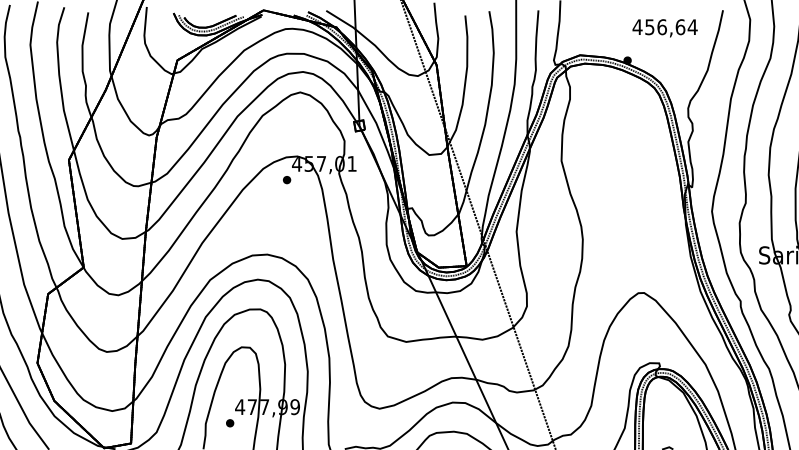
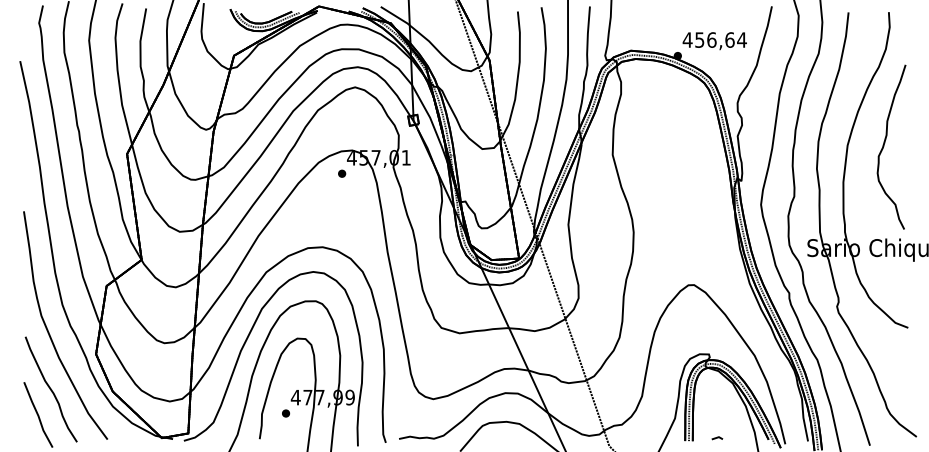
text: (664, 28) -> (714, 41), moved

